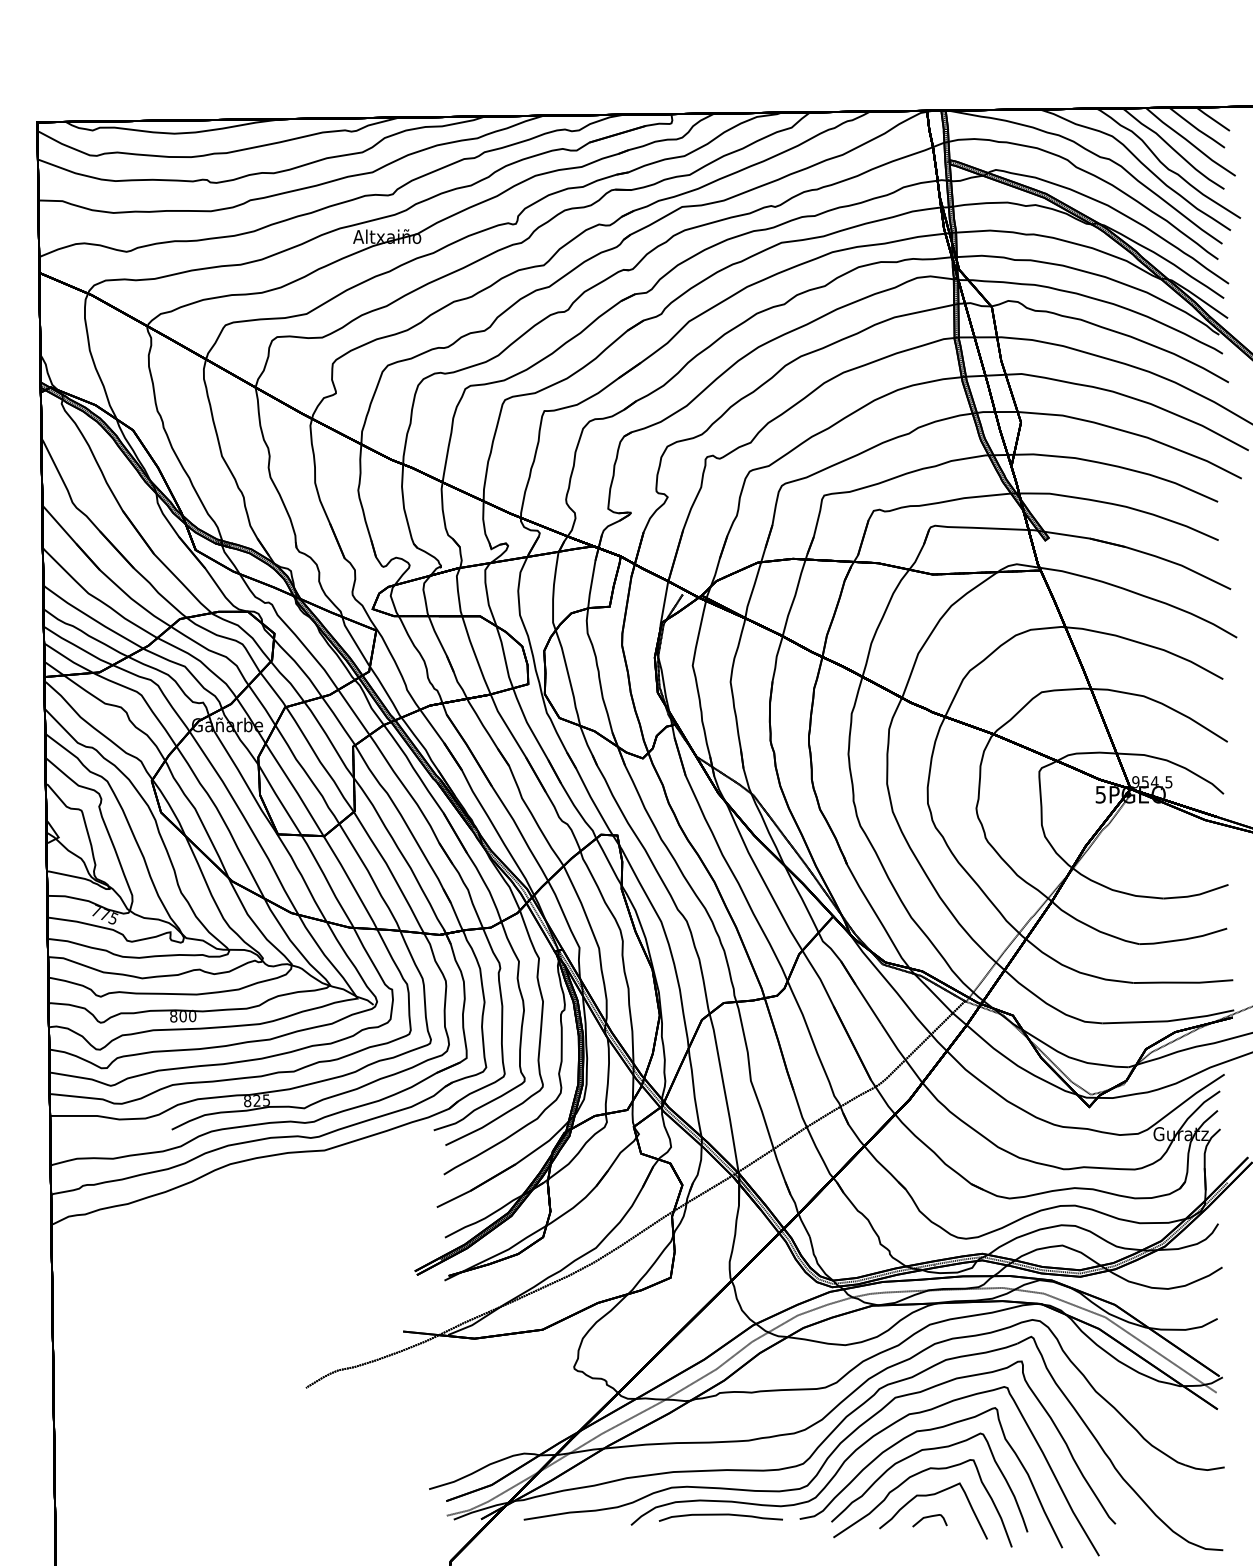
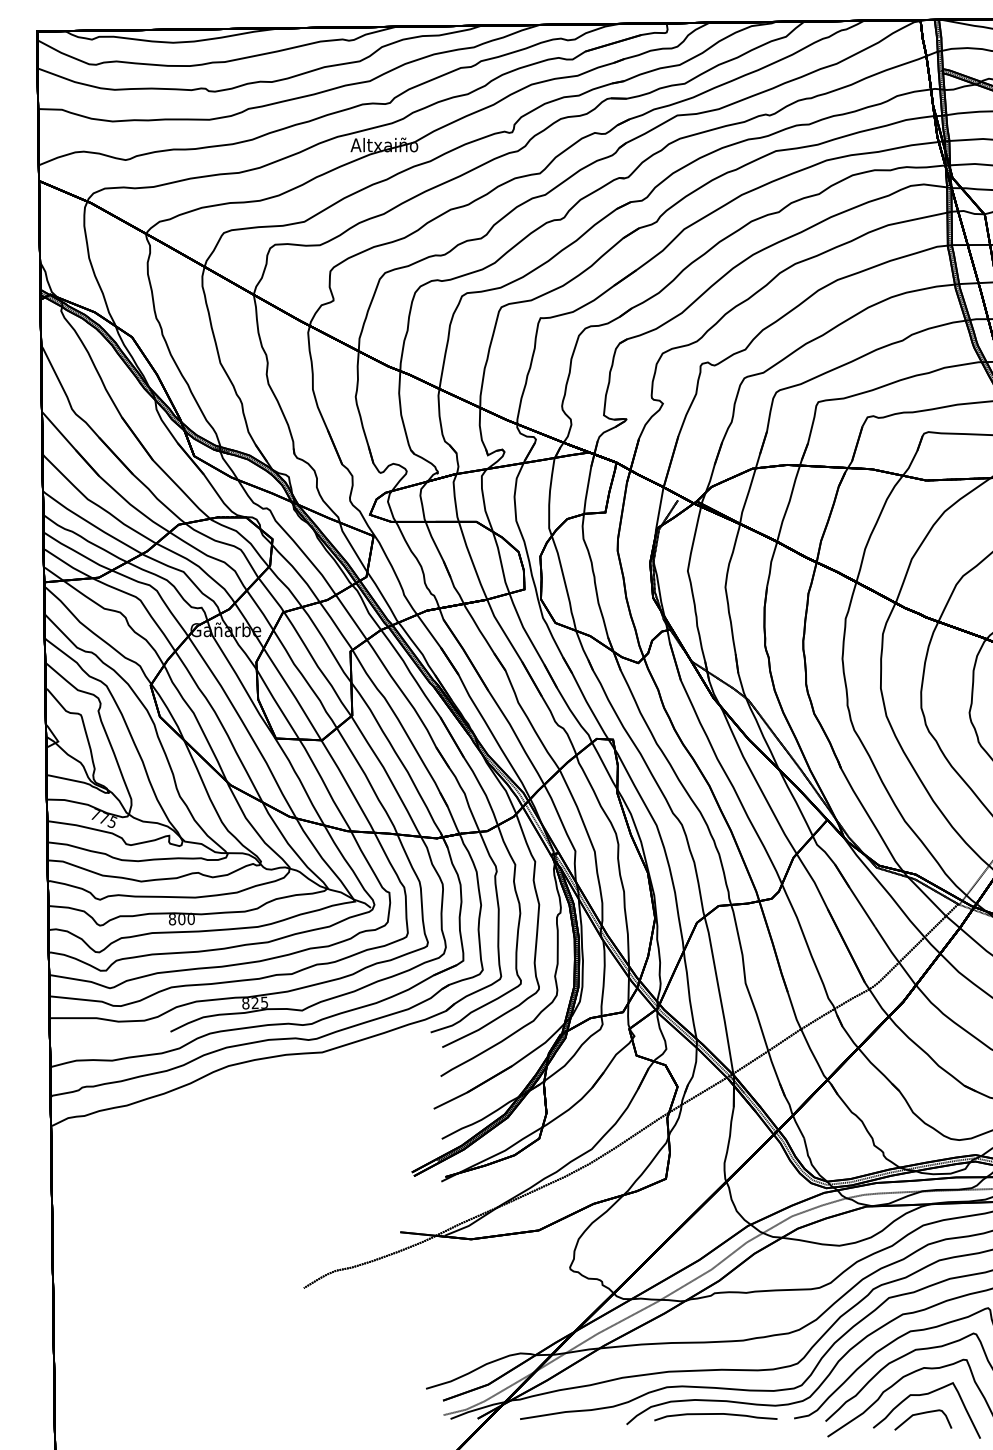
part: (929, 1520) -> (922, 1419), size x1.67

